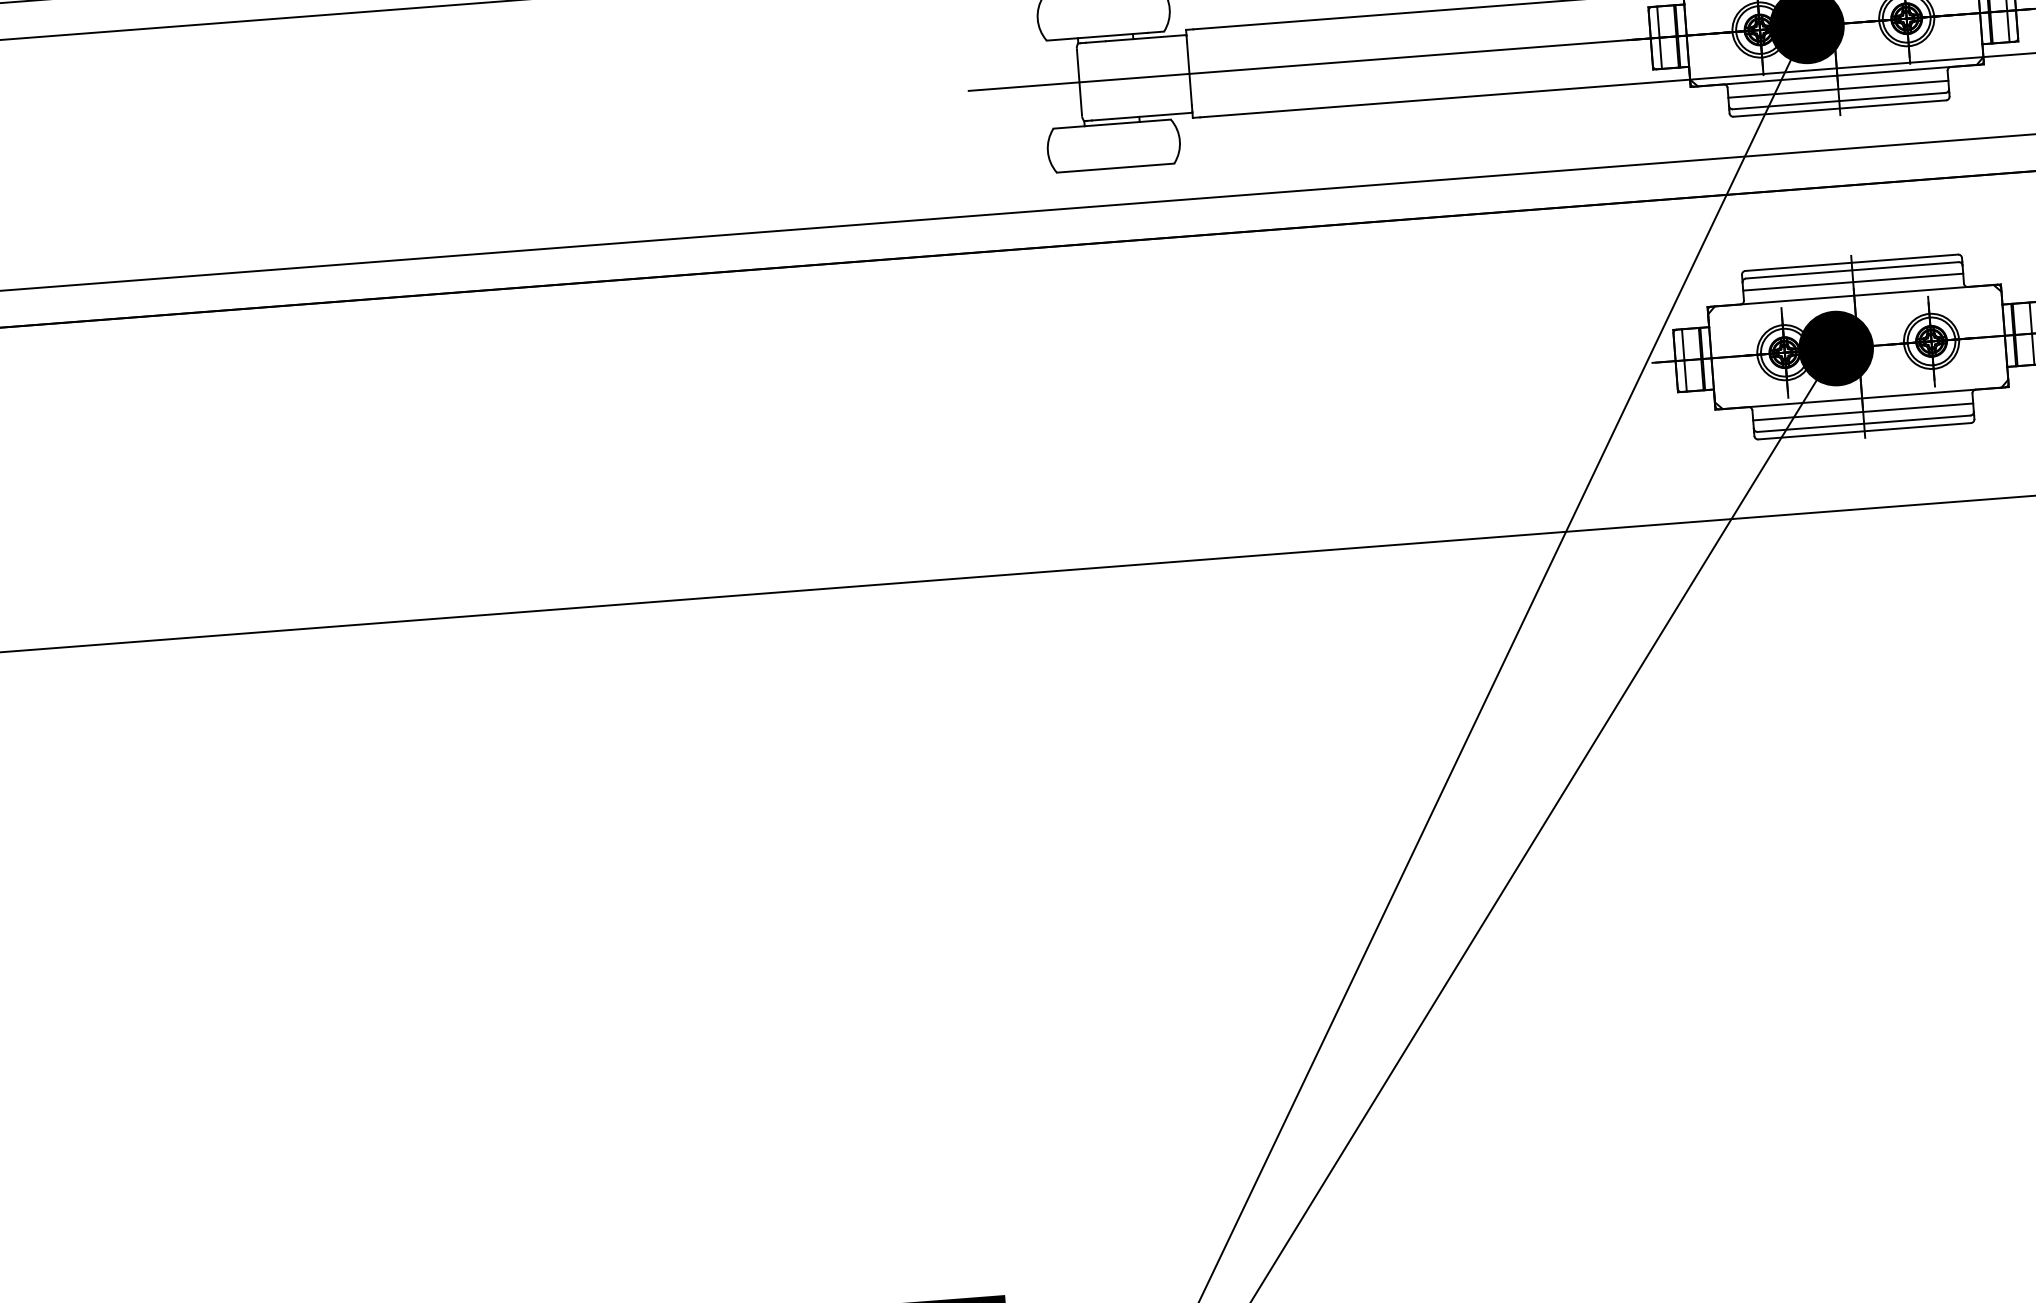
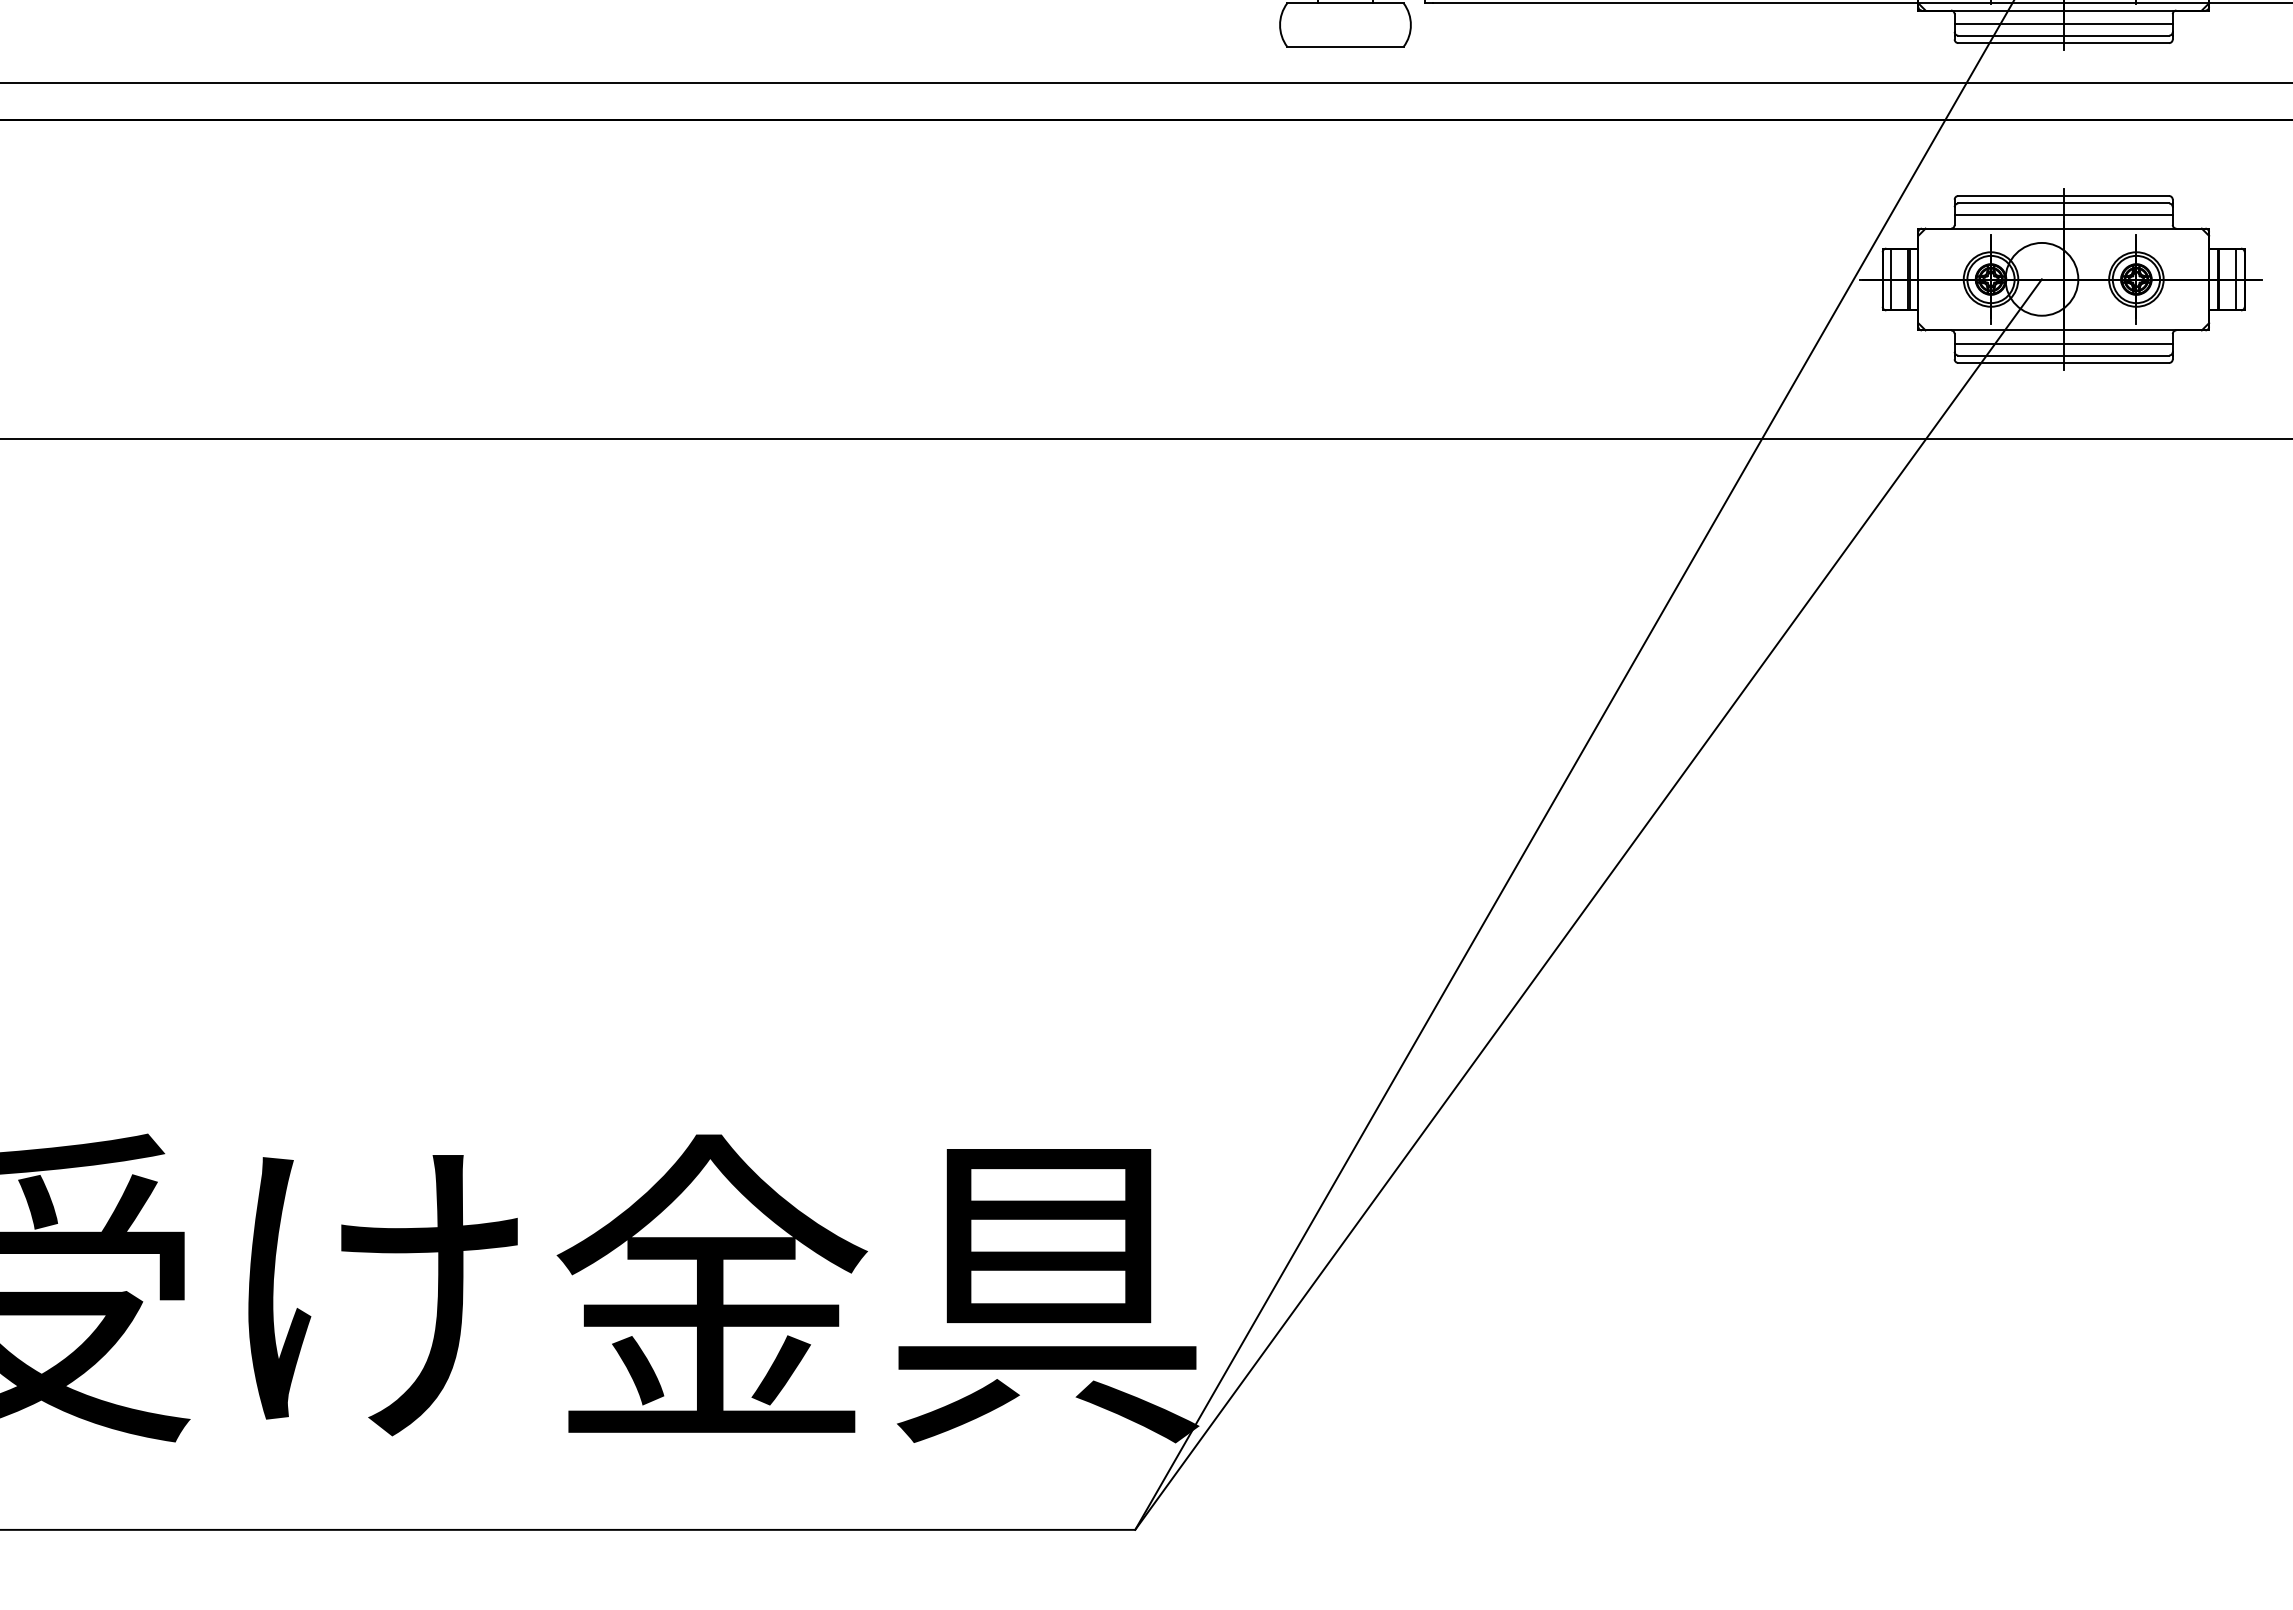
fill: (1835, 347) -> (2041, 278), removed

